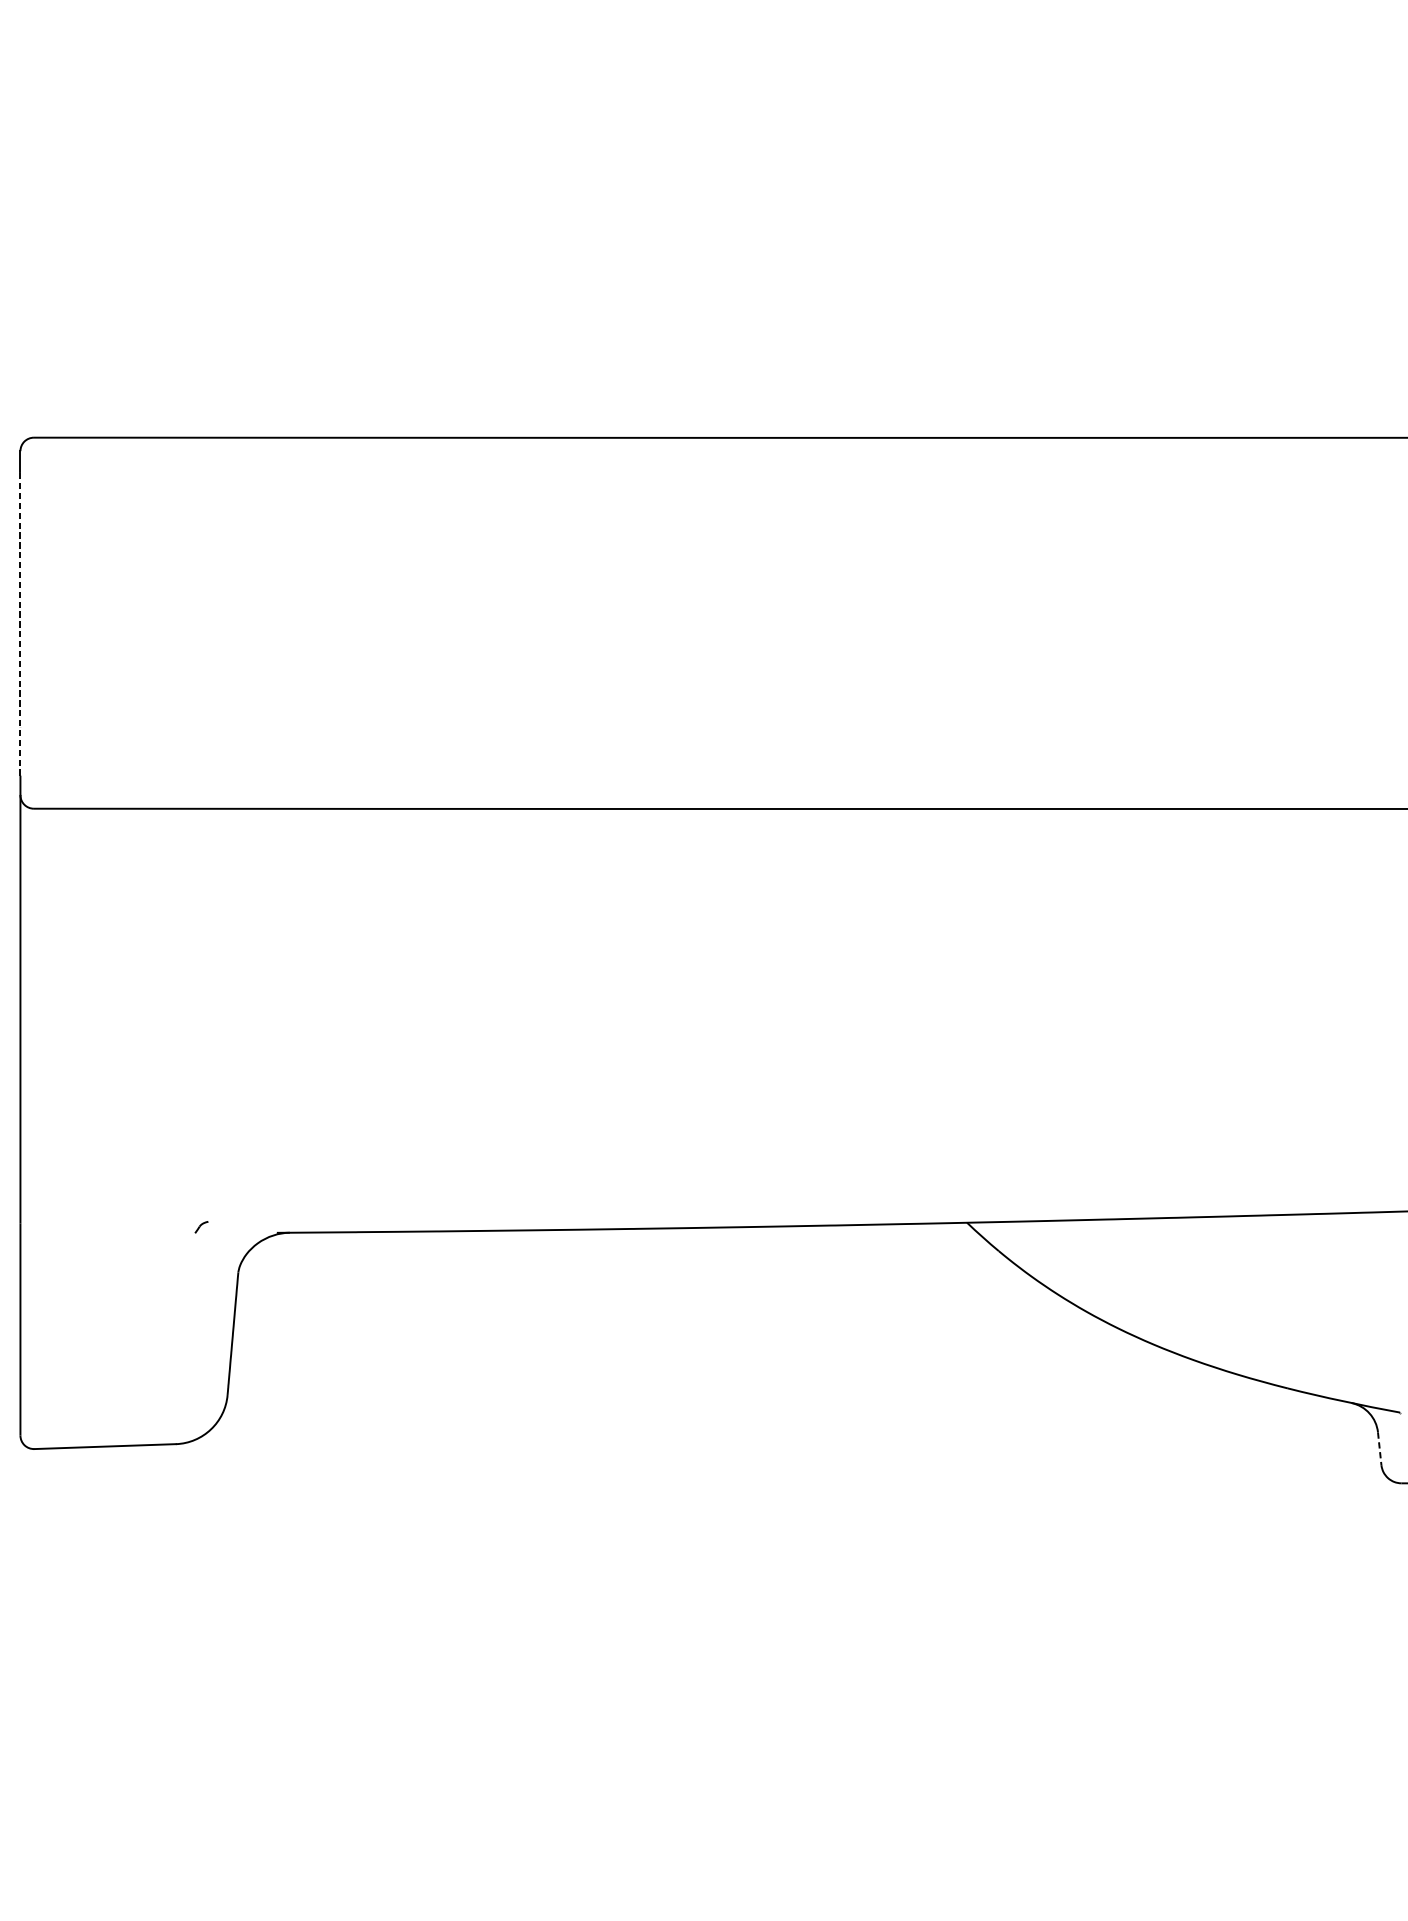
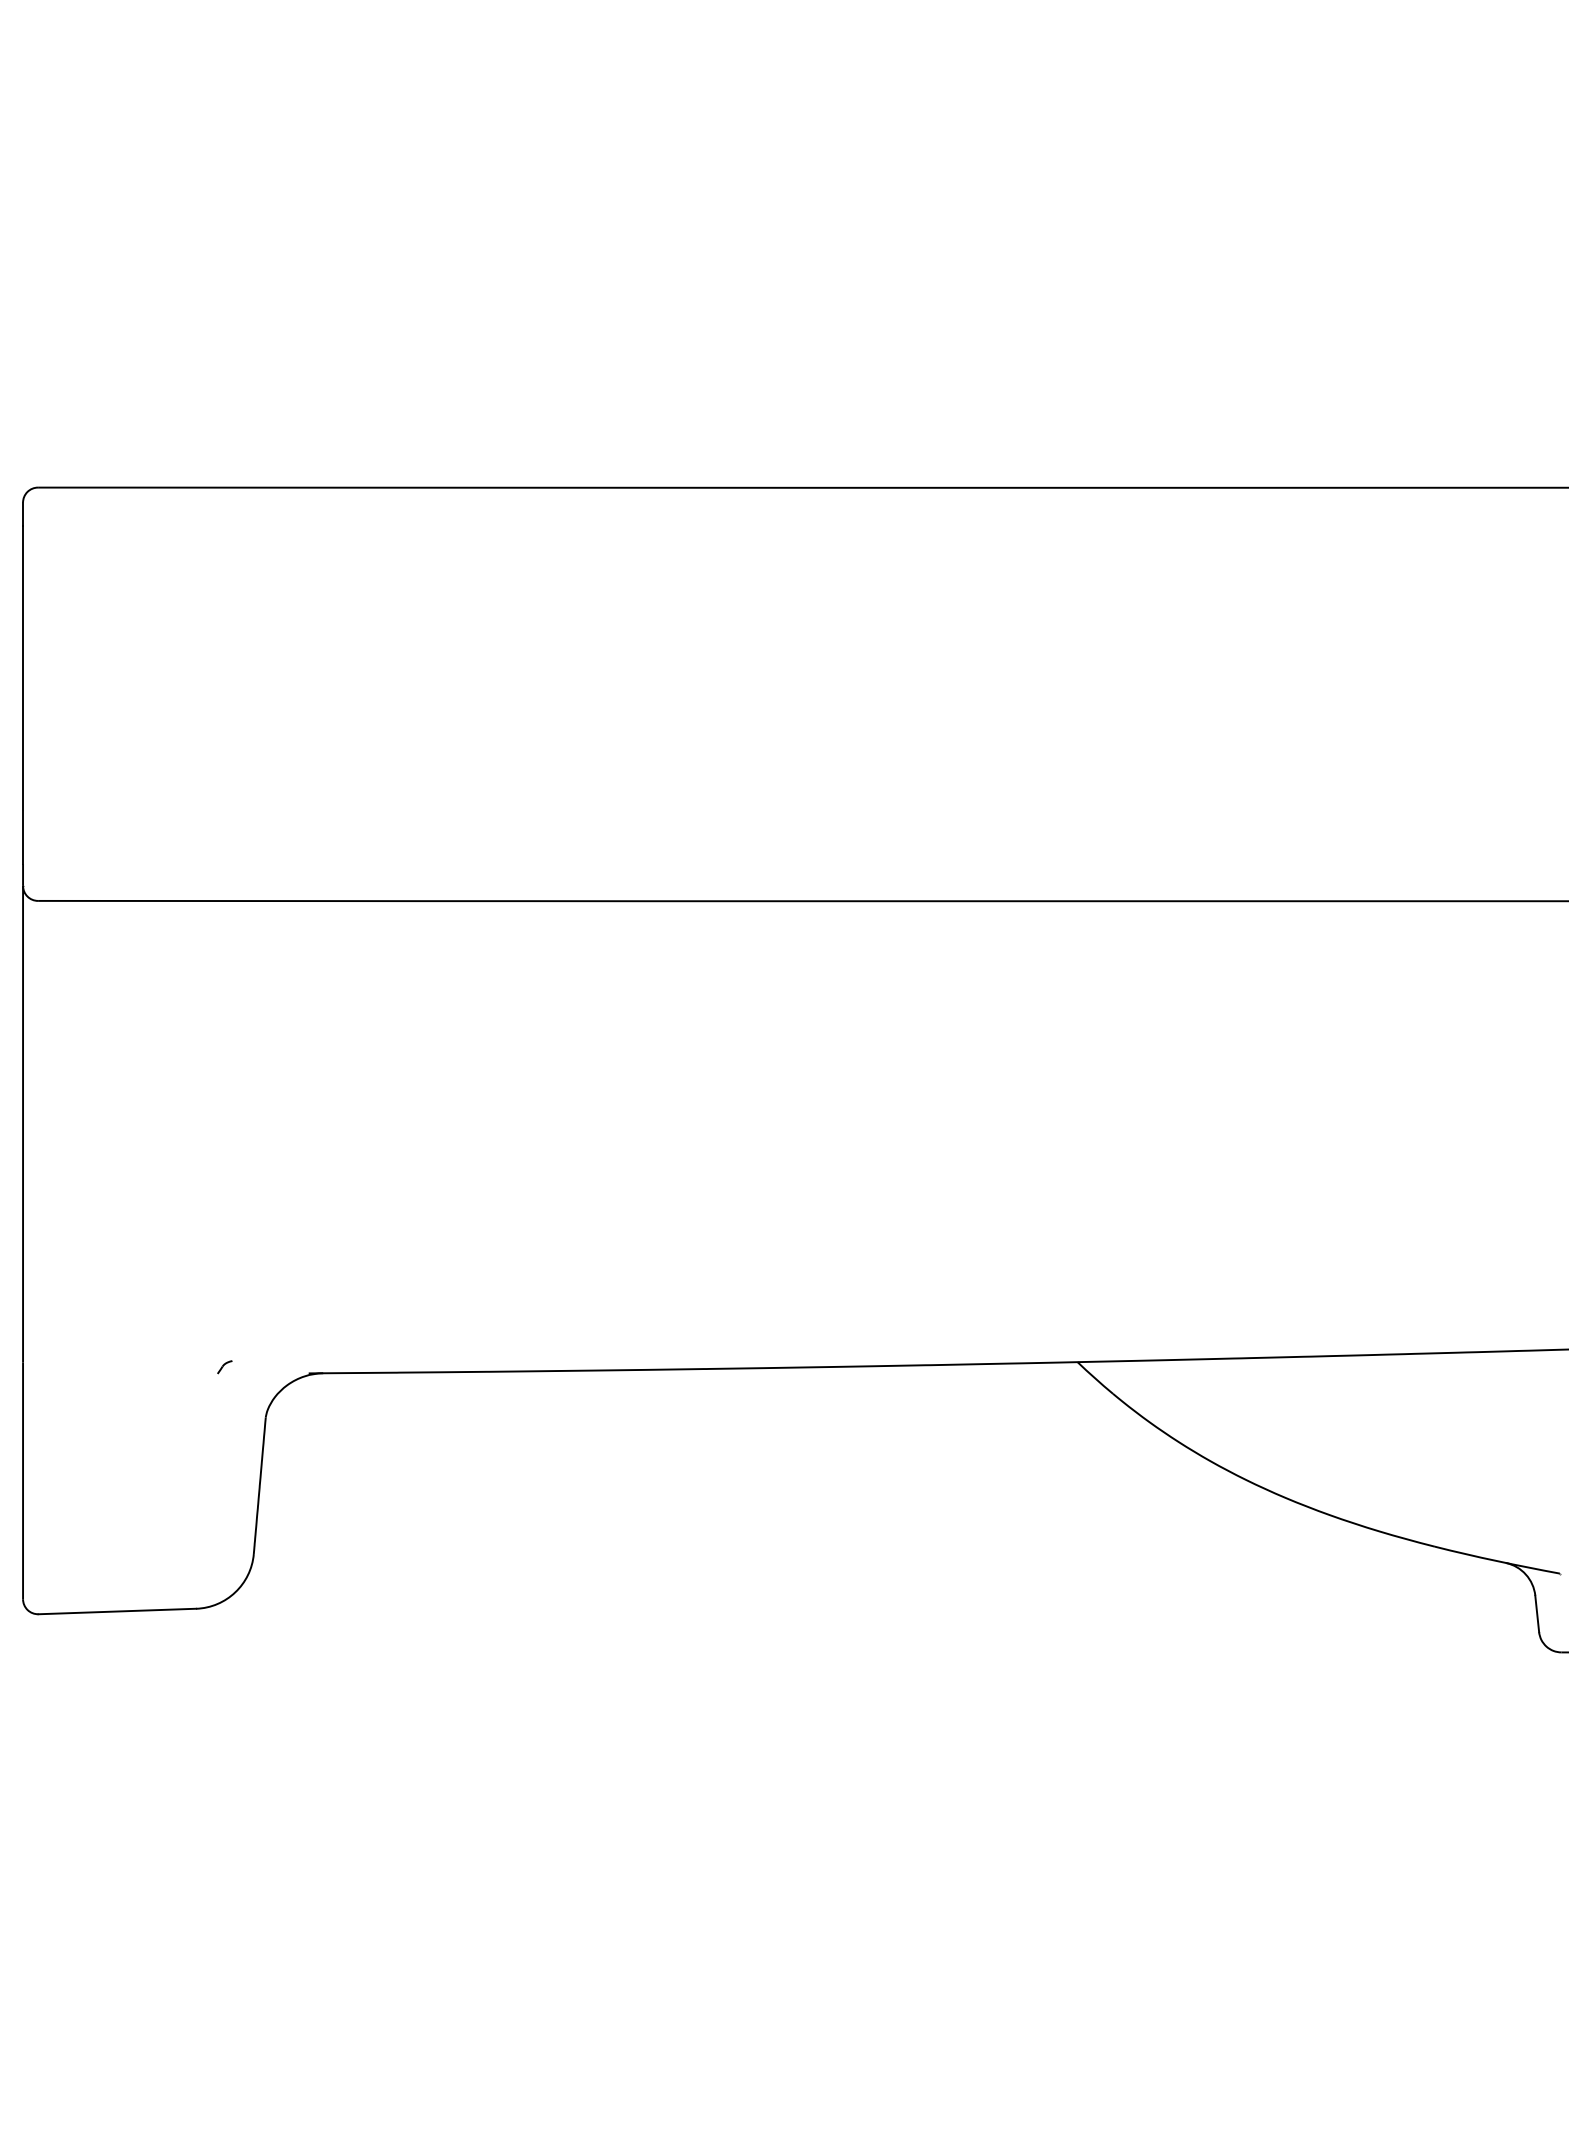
line: (20, 623) -> (23, 694), dashed -> solid
line: (1379, 1449) -> (1537, 1614), dashed -> solid

